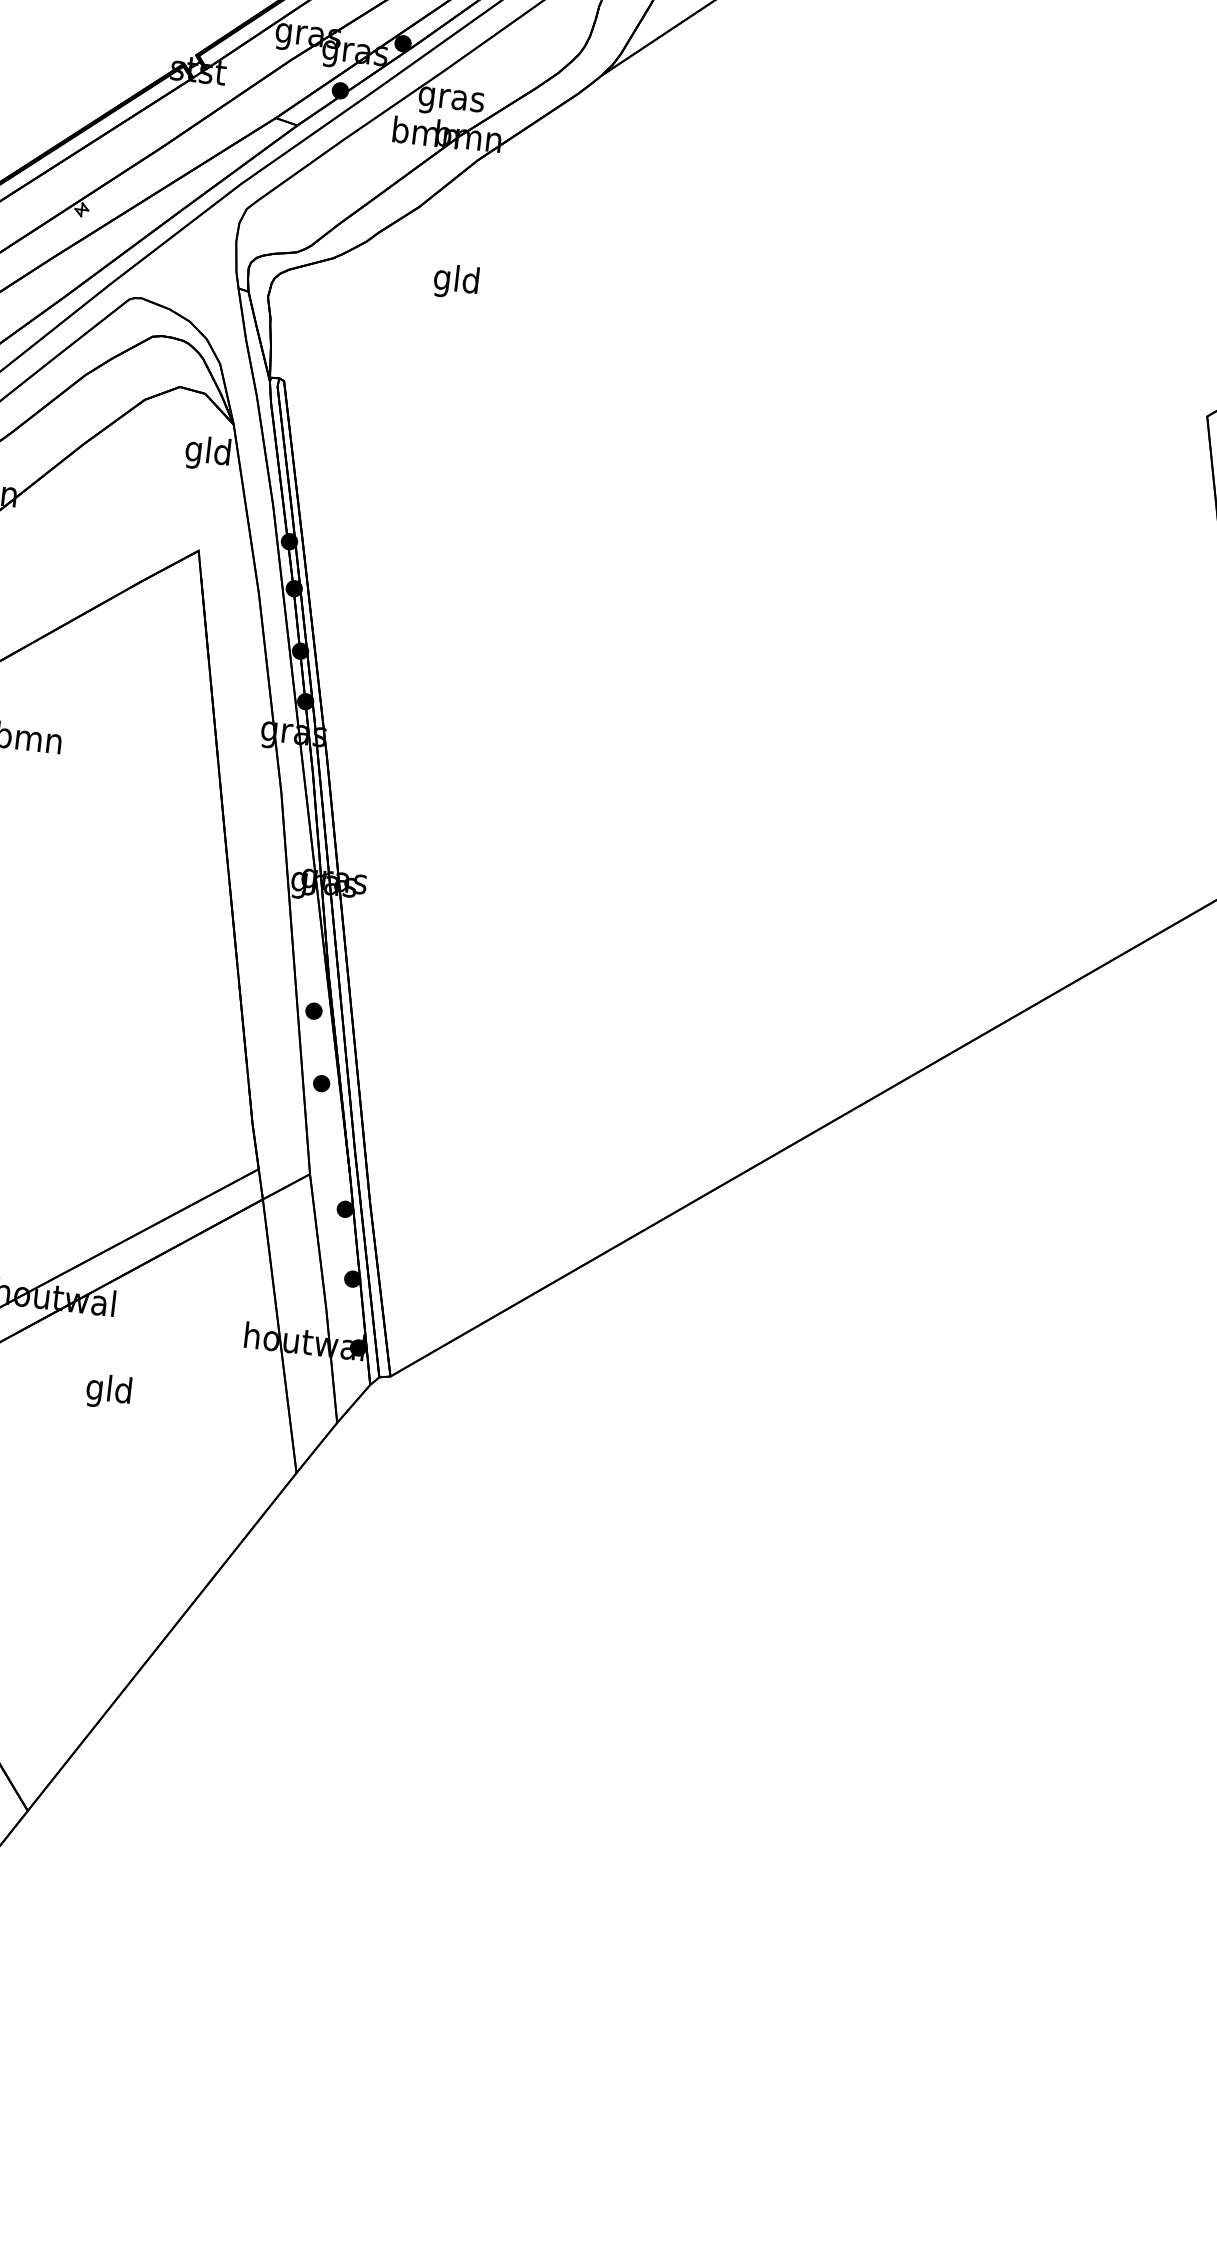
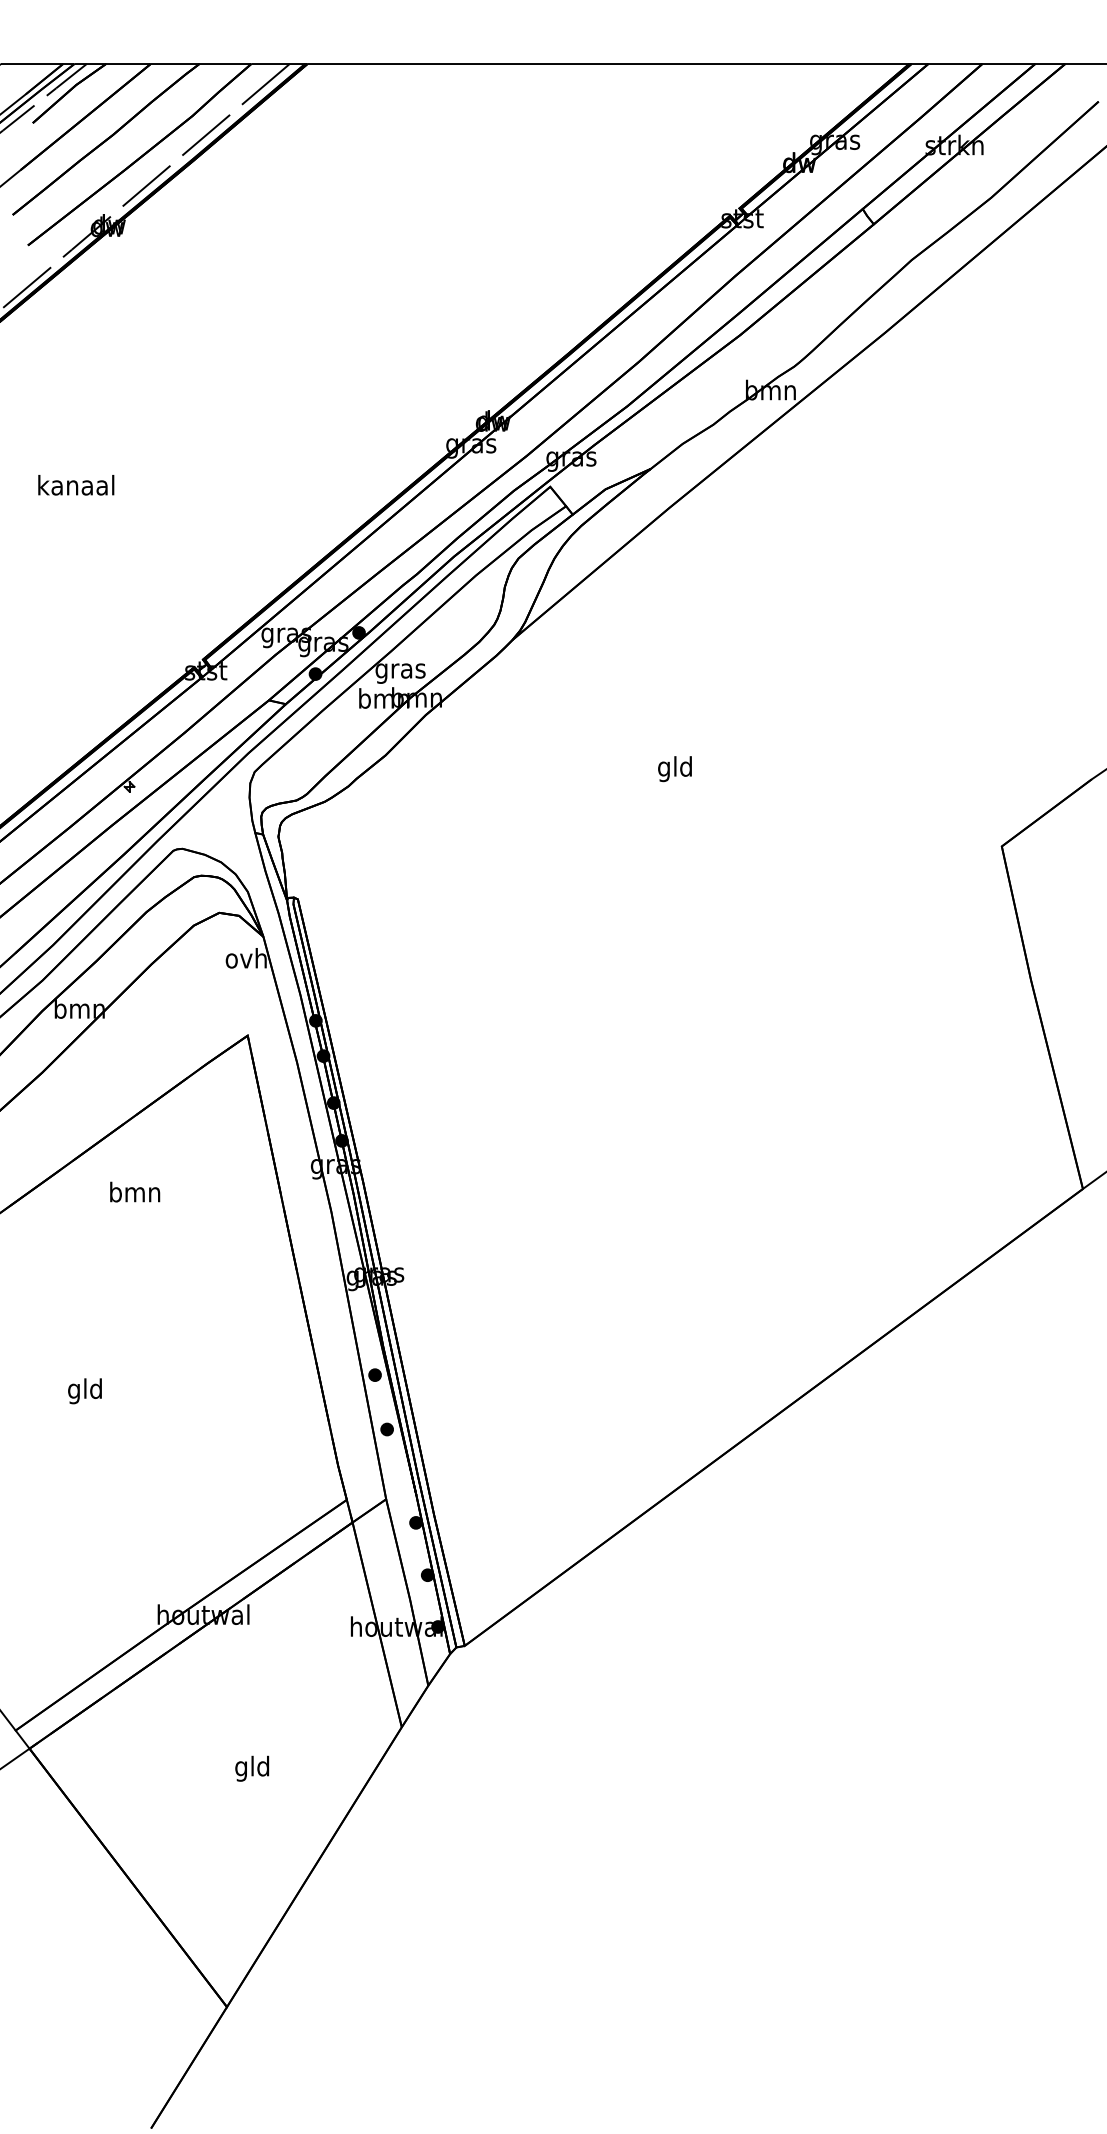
text: (455, 282) -> (674, 769), moved
text: (206, 452) -> (245, 960), gld -> ovh
text: (109, 1391) -> (252, 1768), moved

